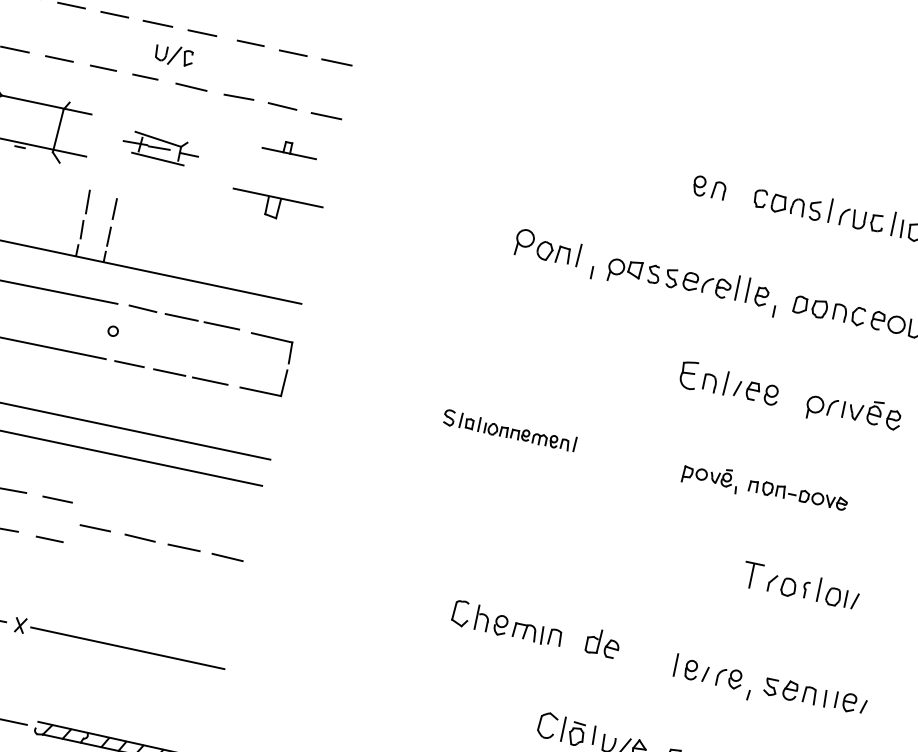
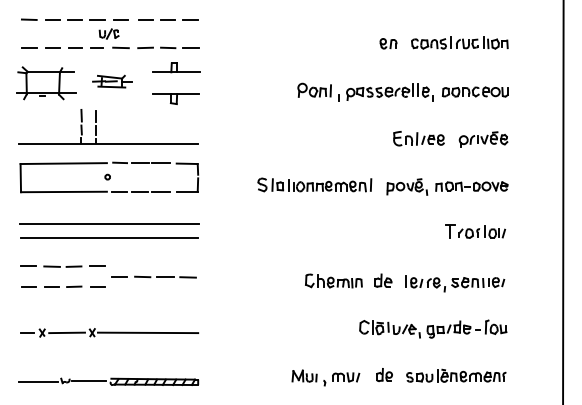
part: (290, 147) -> (176, 67), size x1.67
part: (509, 429) -> (314, 184), size x1.67
part: (765, 487) -> (447, 186), size x1.43
part: (771, 688) -> (455, 283), moved

